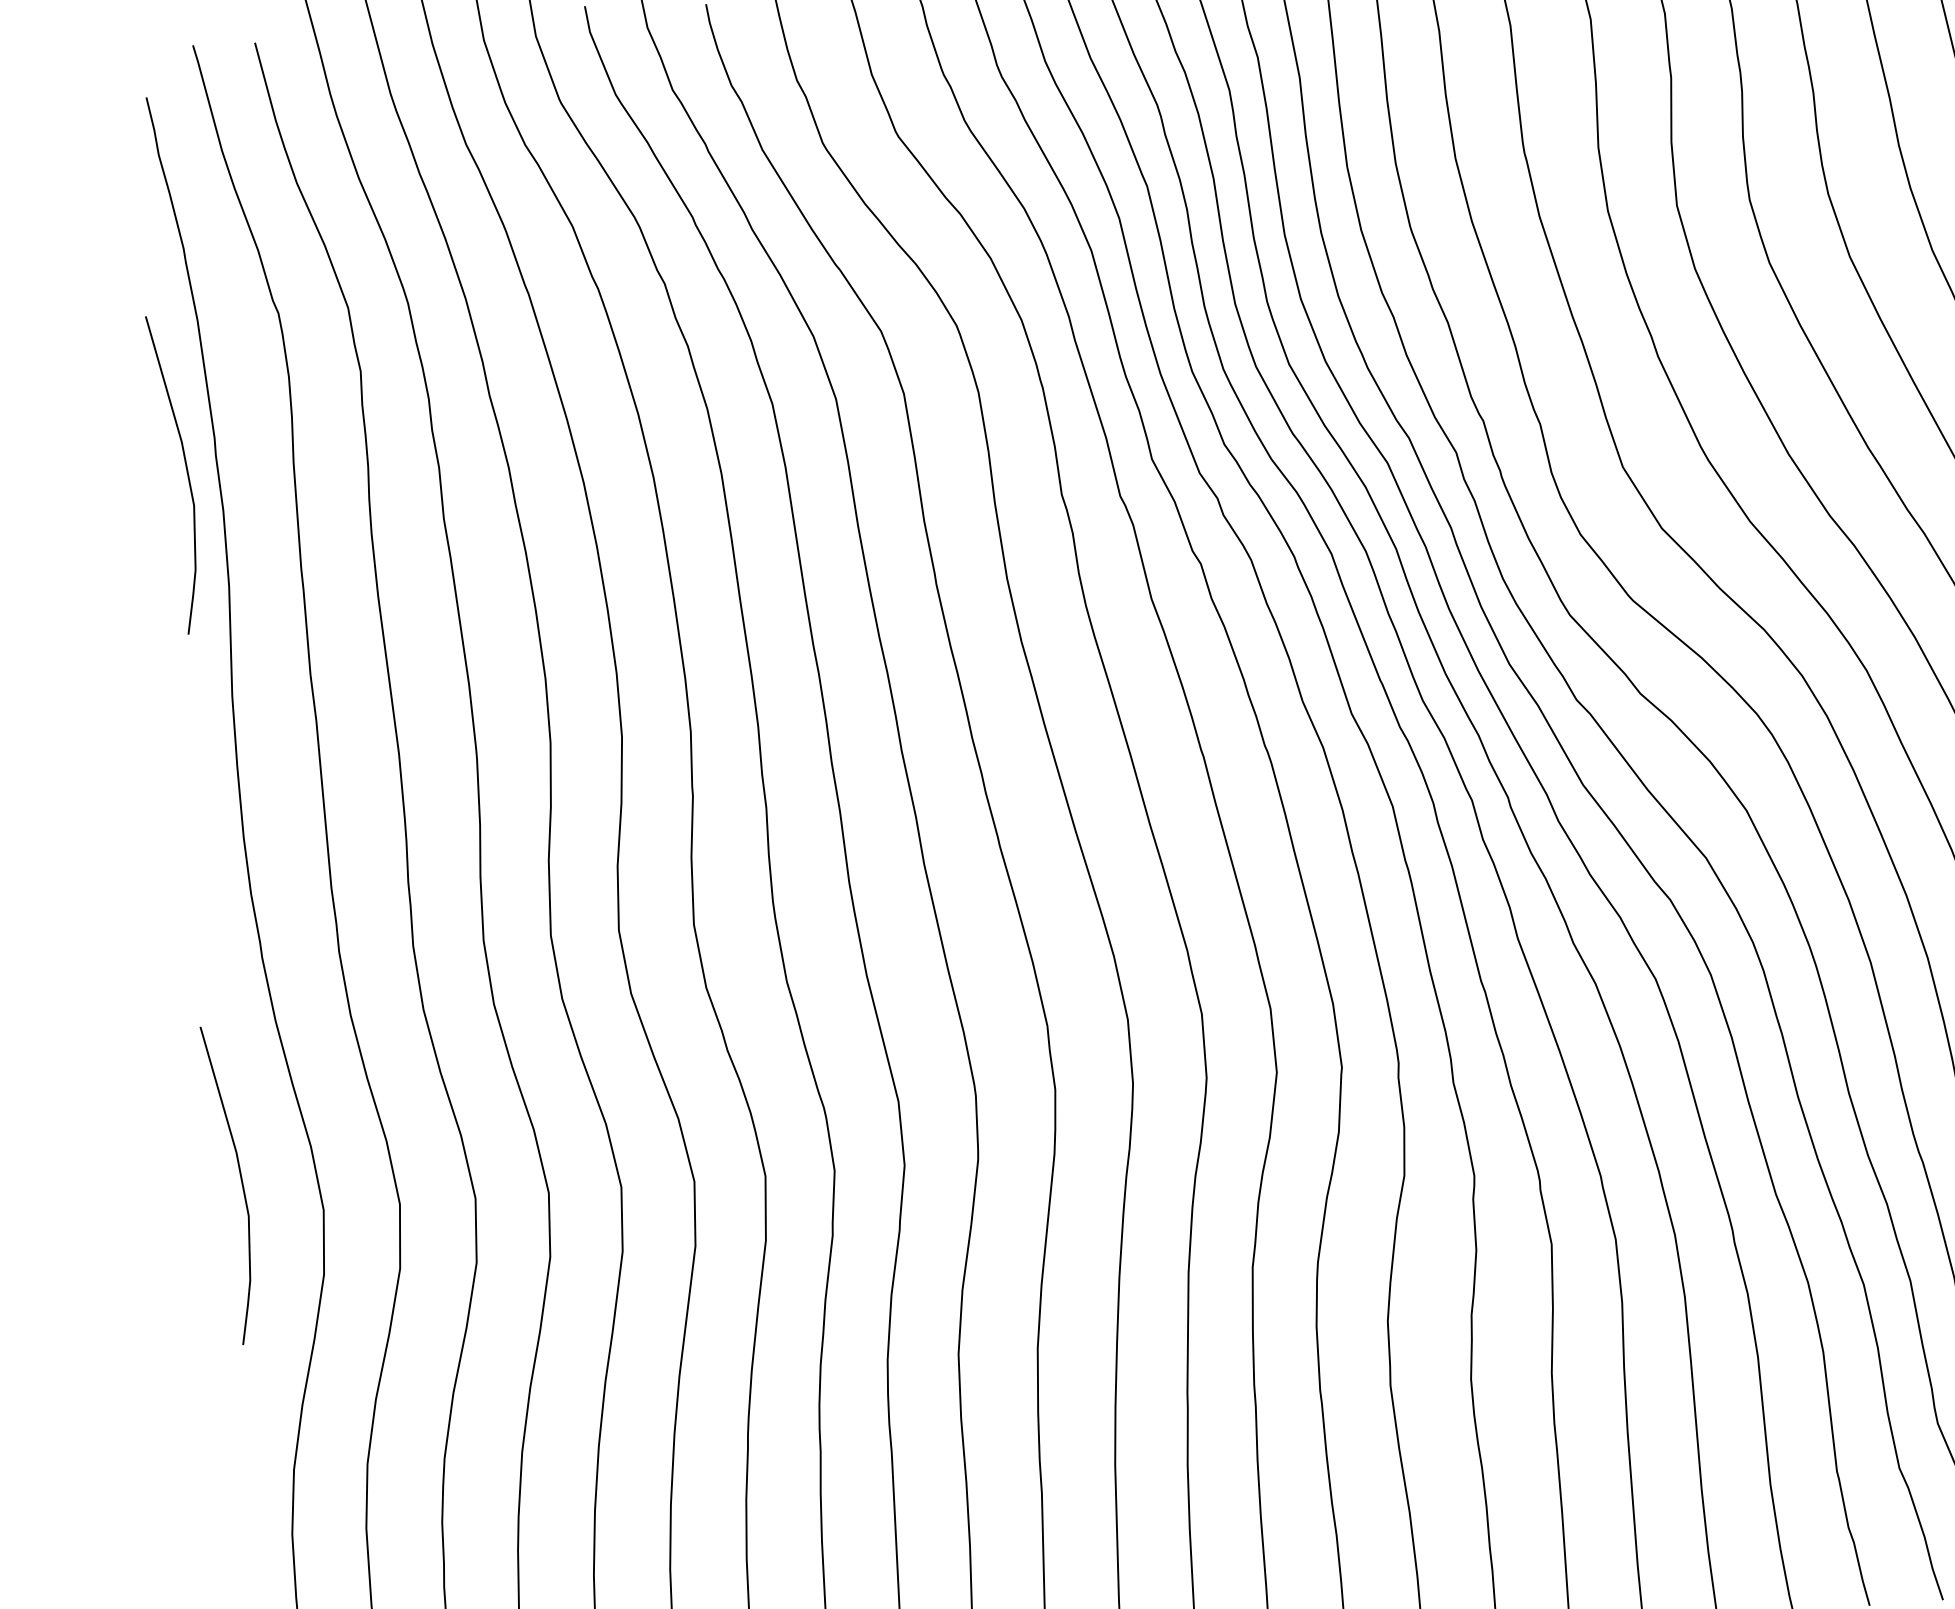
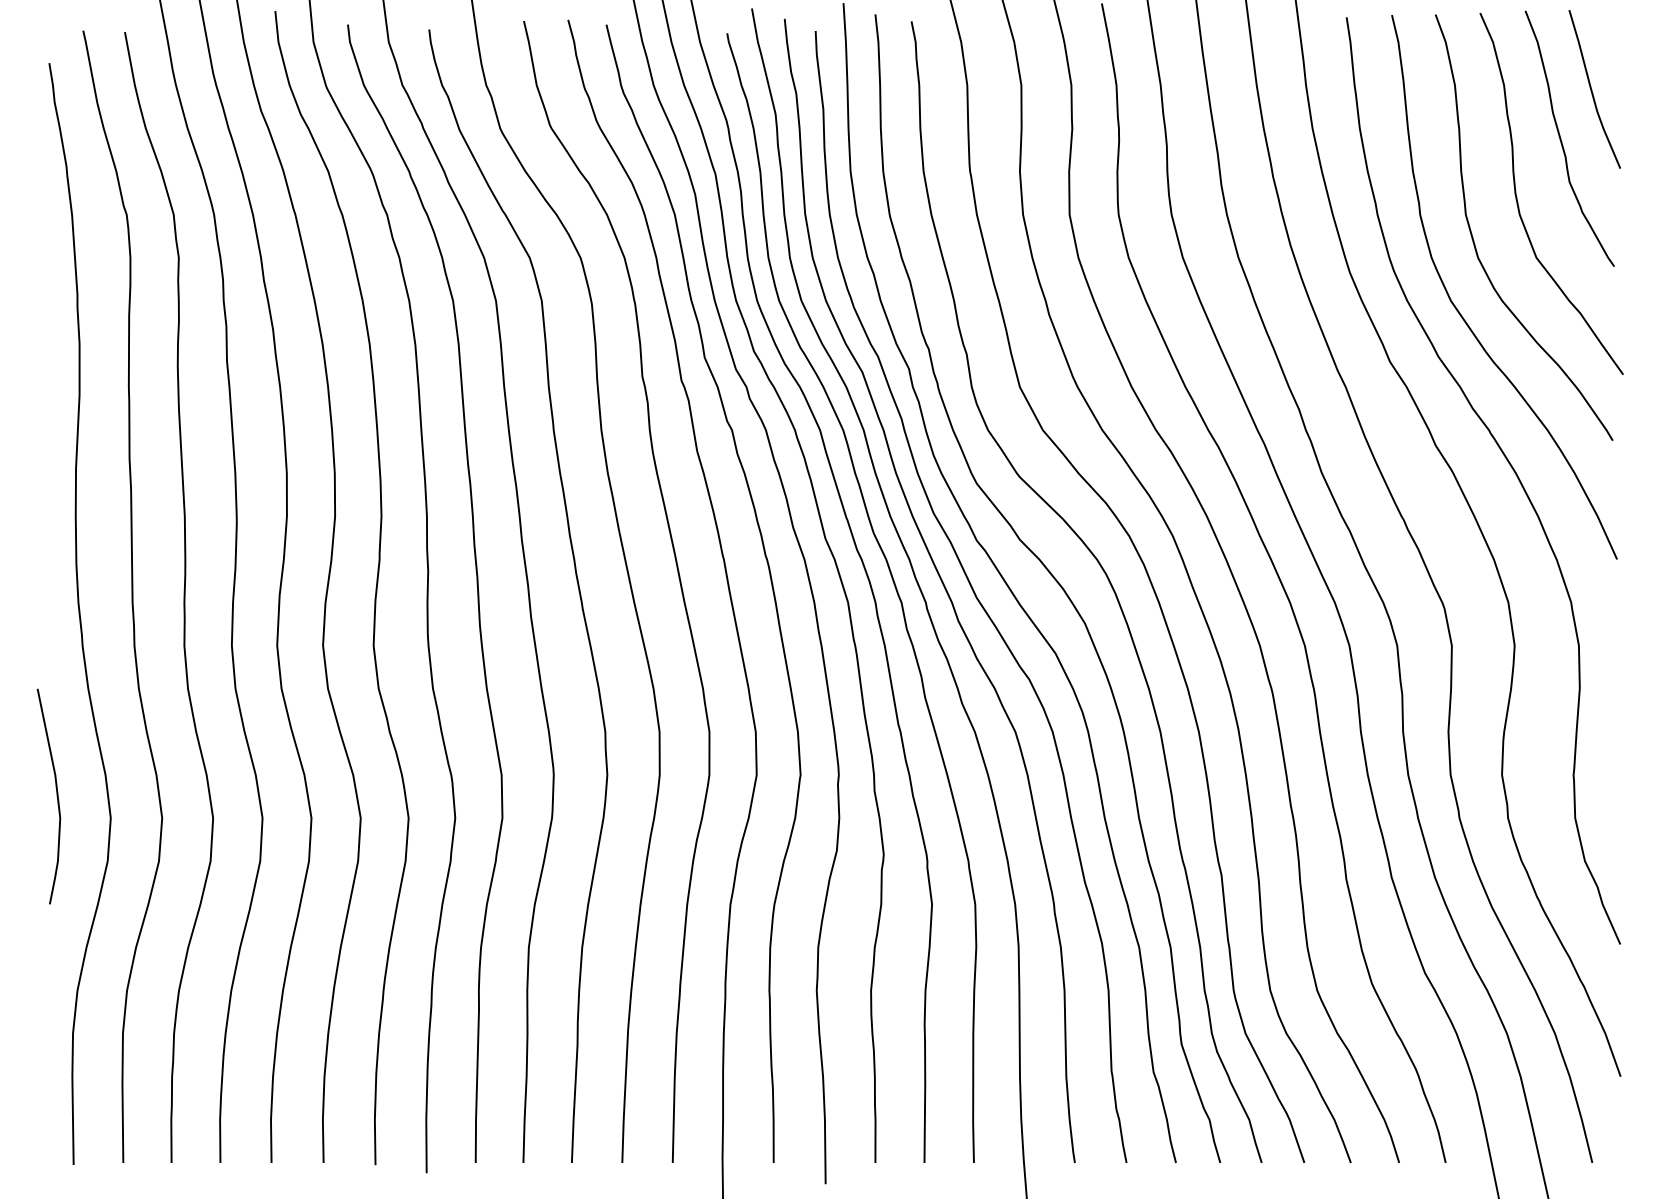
curve: (186, 473) -> (56, 317), removed

